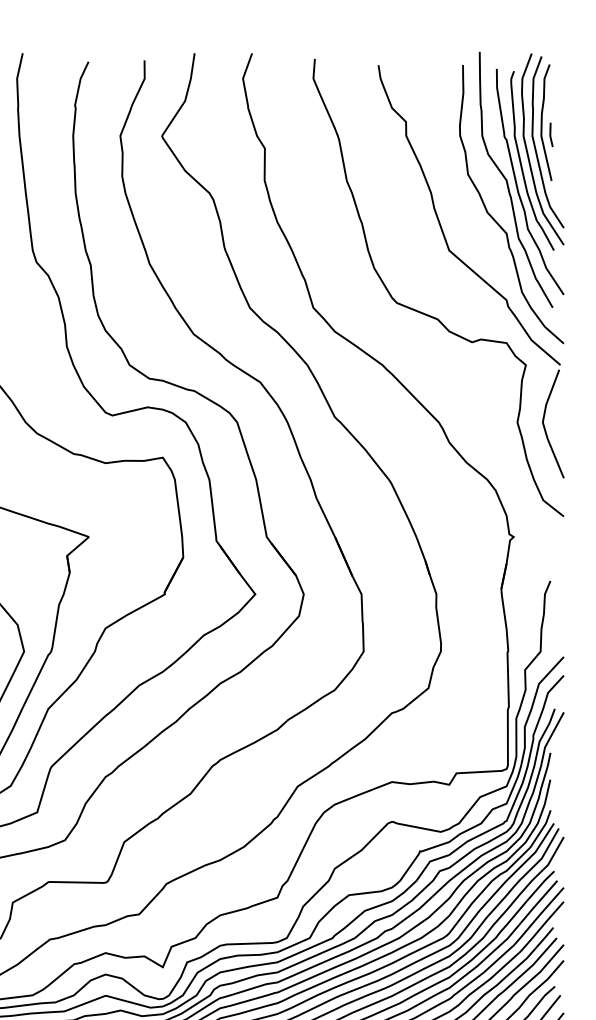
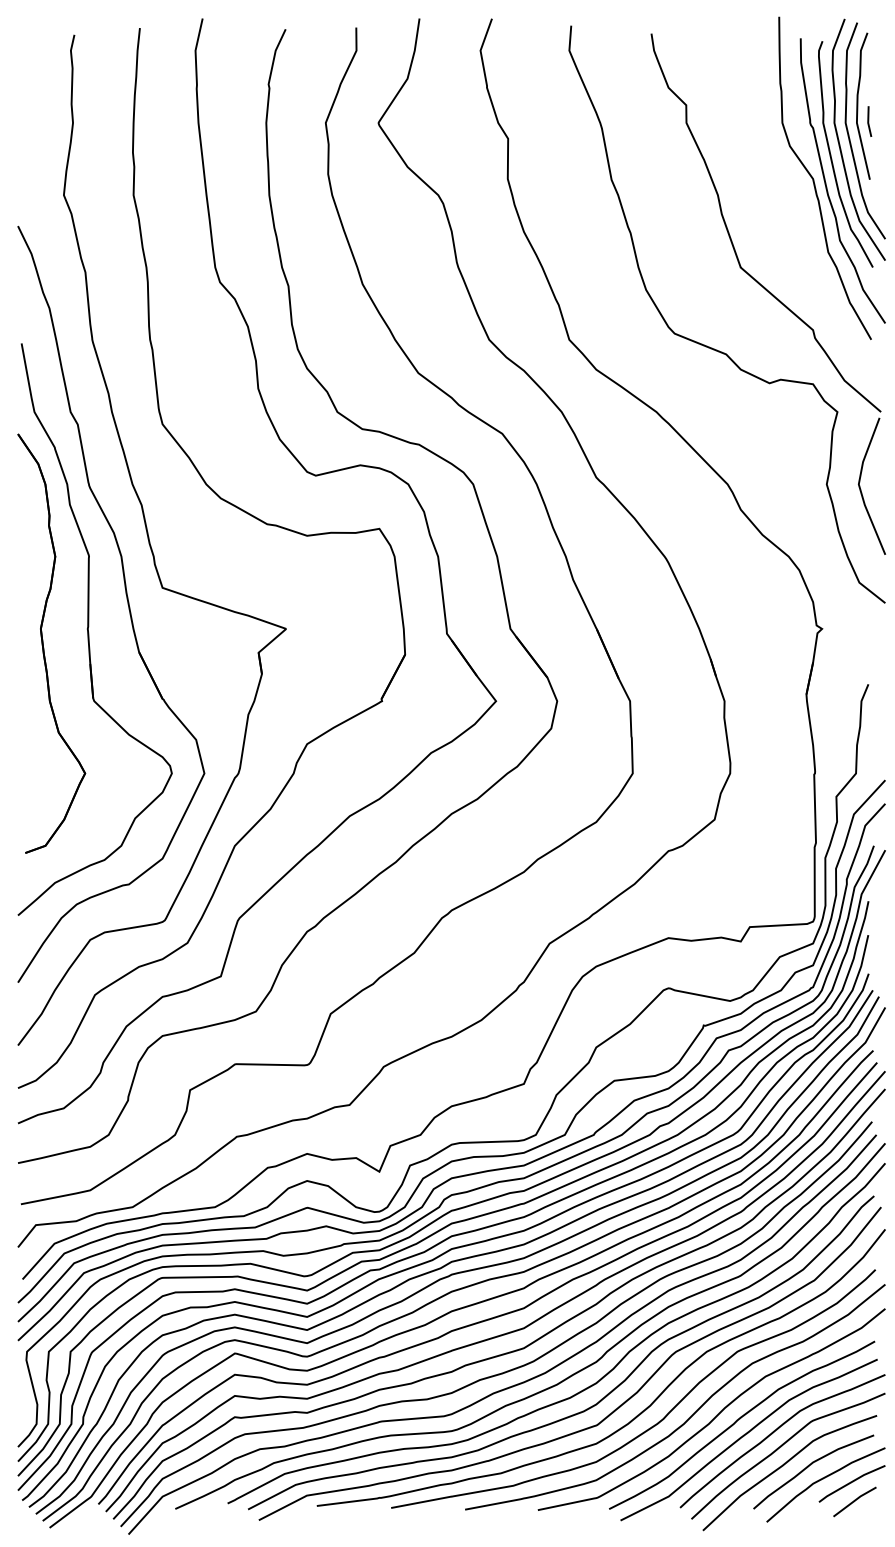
curve: (495, 220) -> (799, 229), removed

